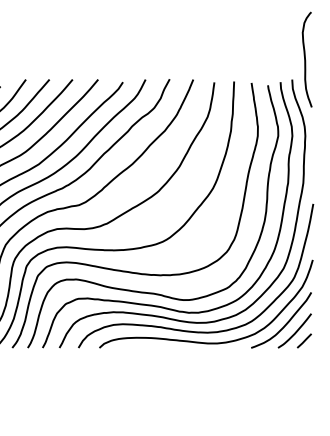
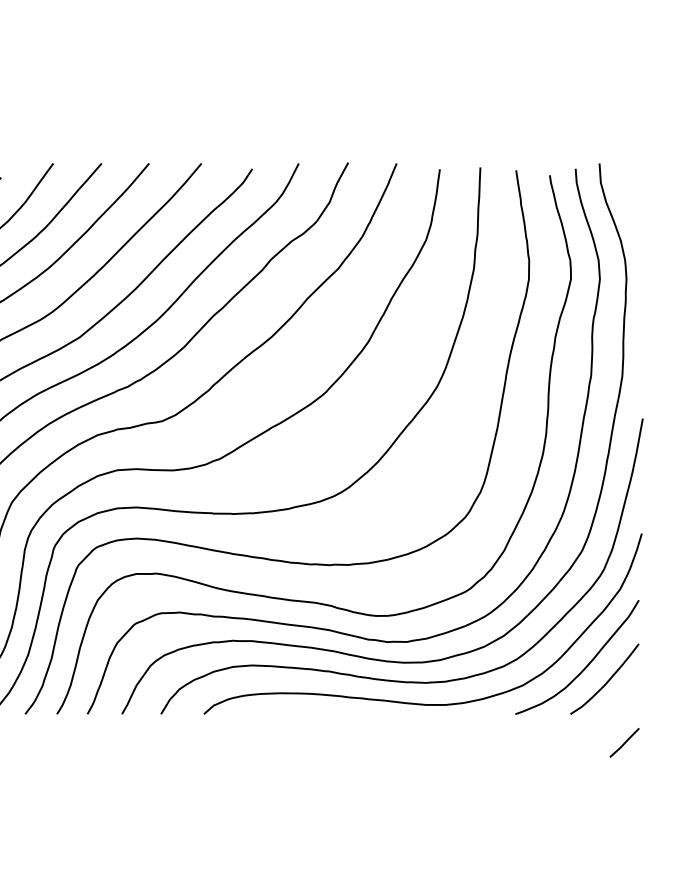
curve: (305, 59) -> (626, 122), removed
line: (303, 340) -> (622, 741), moved

